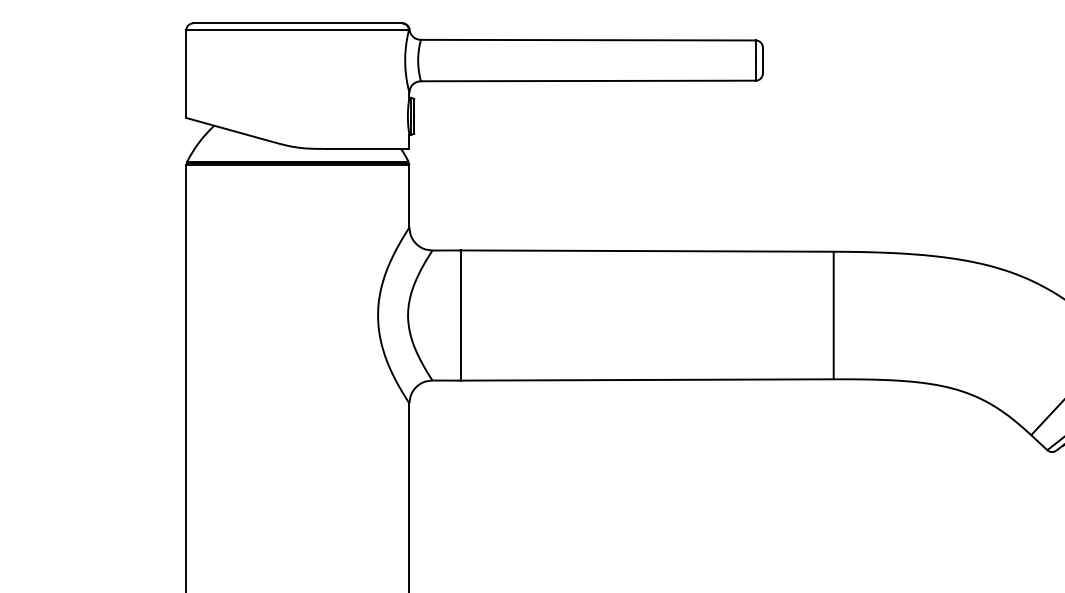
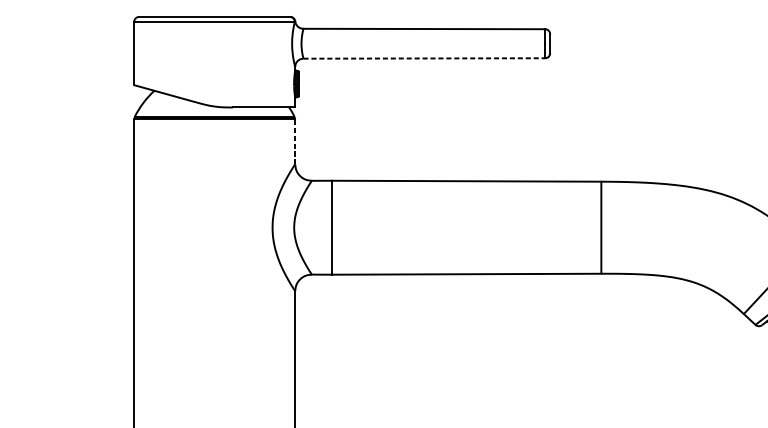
line: (588, 80) -> (424, 58), solid -> dashed
line: (409, 196) -> (295, 141), solid -> dashed

